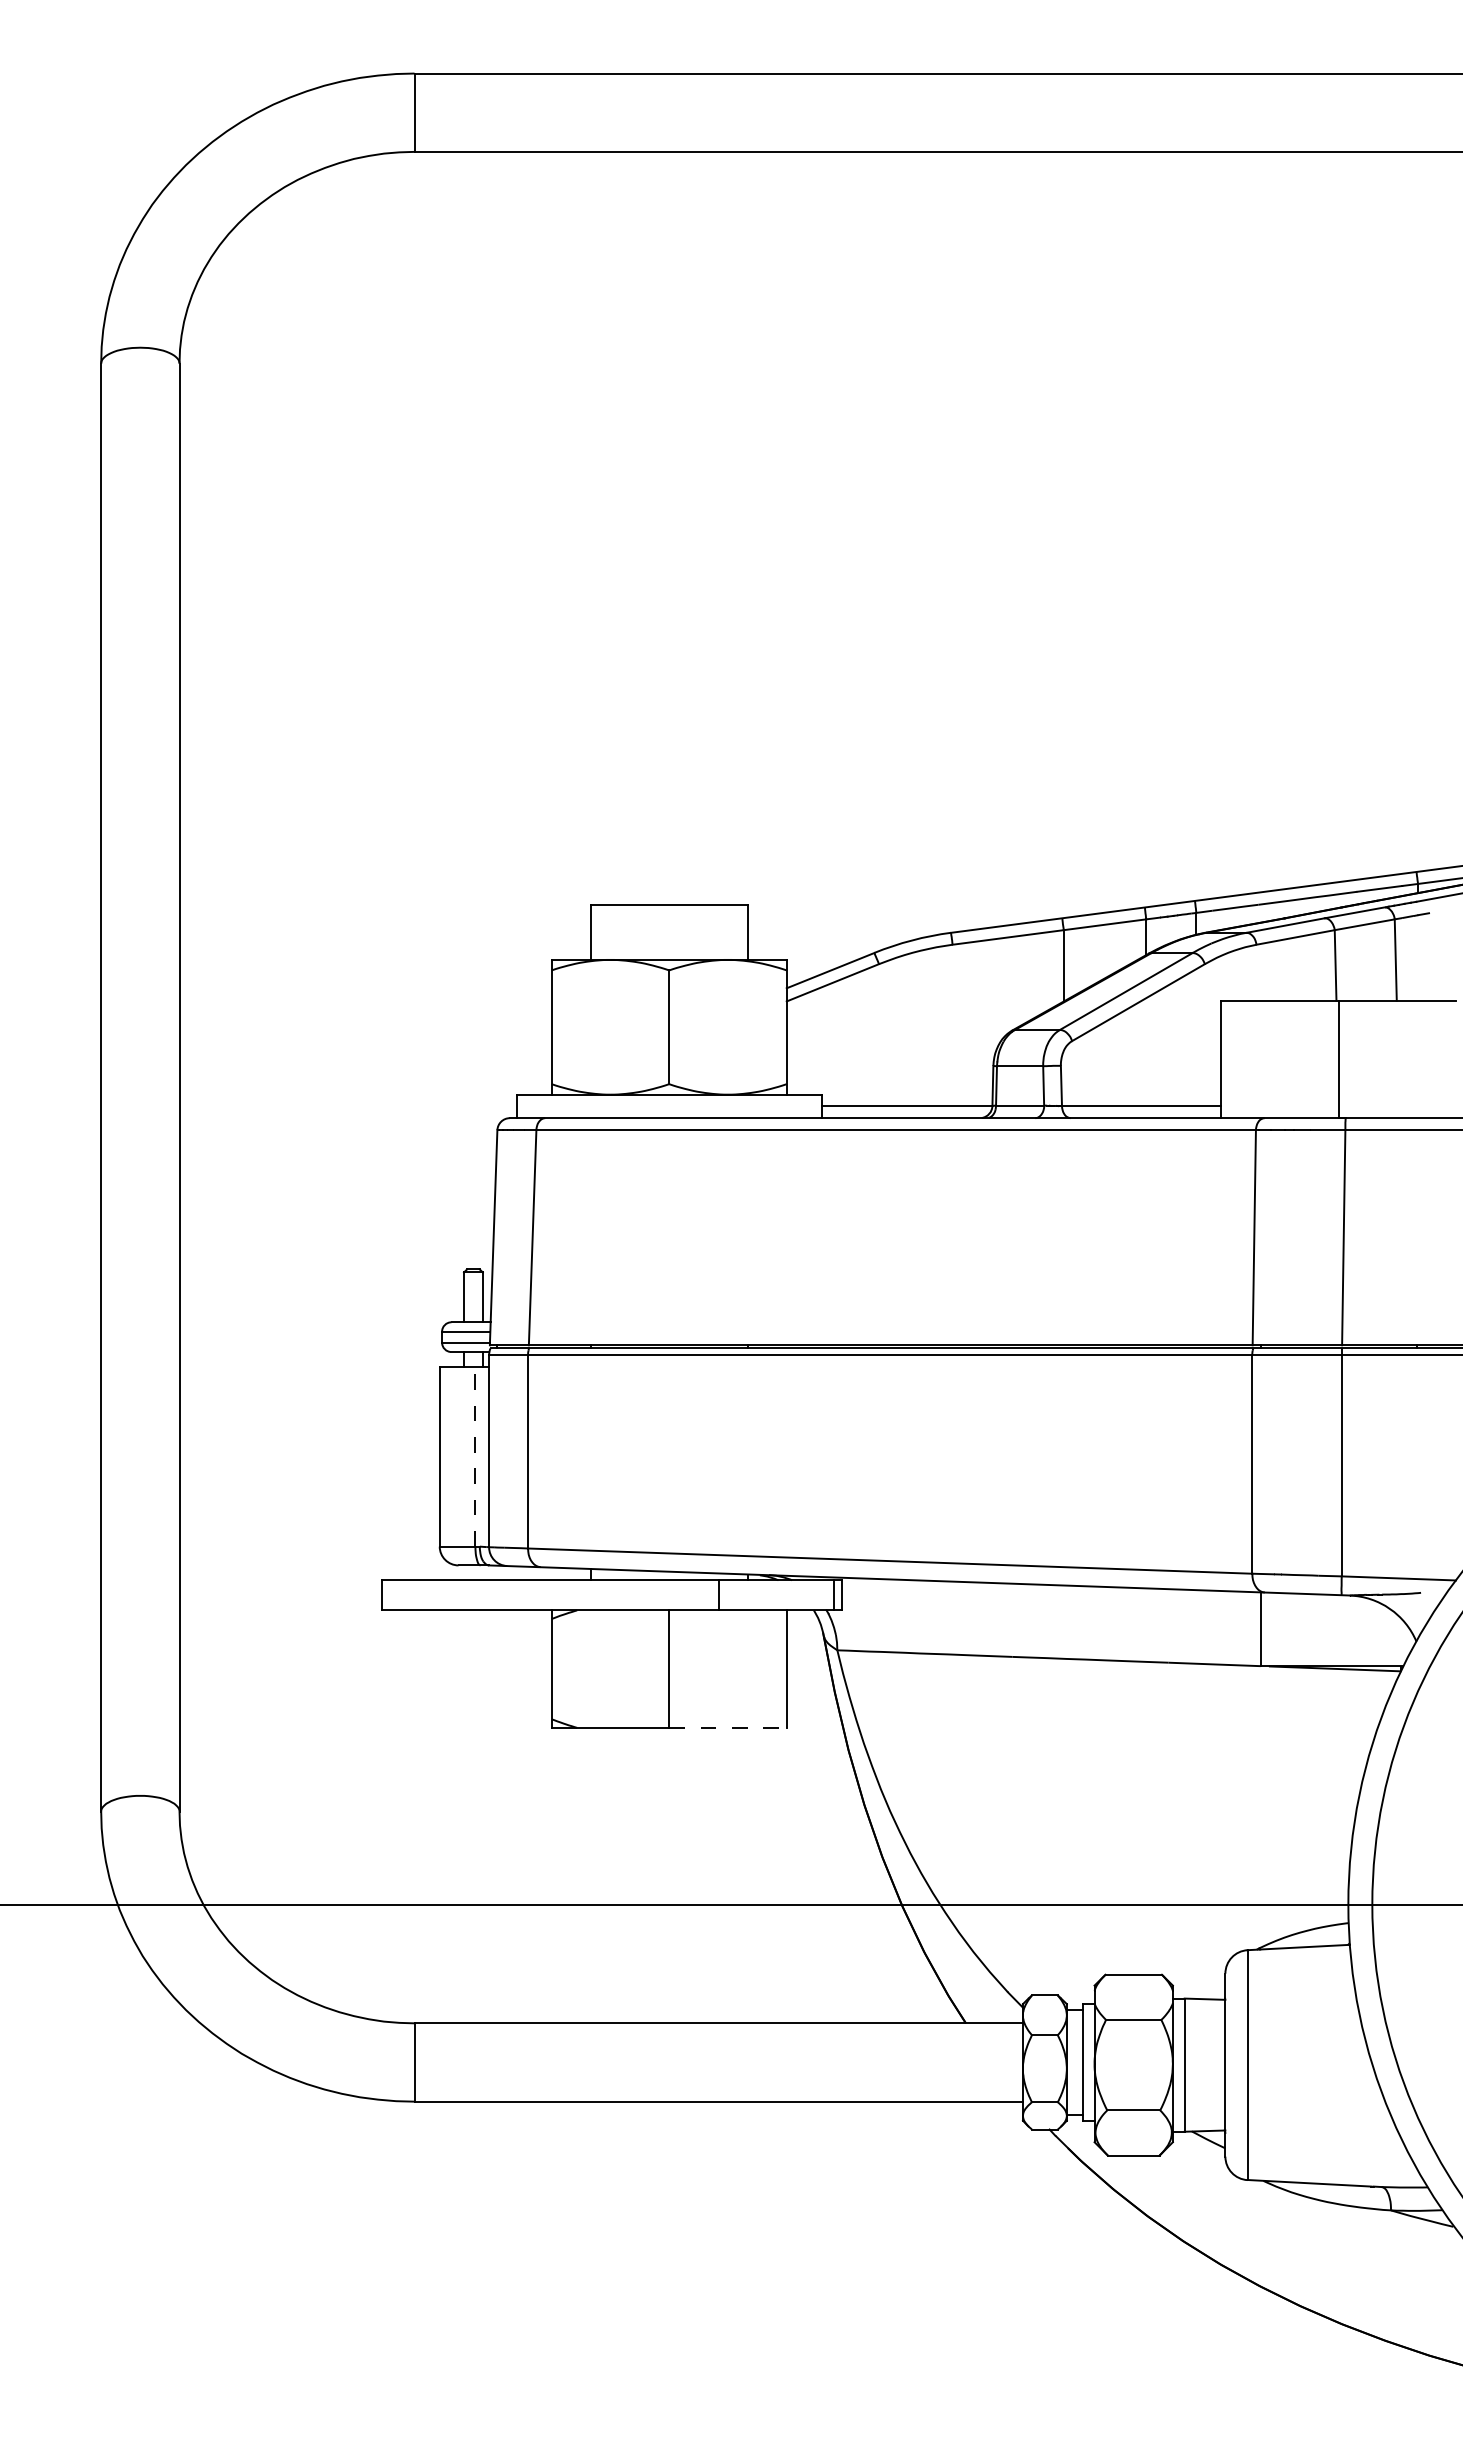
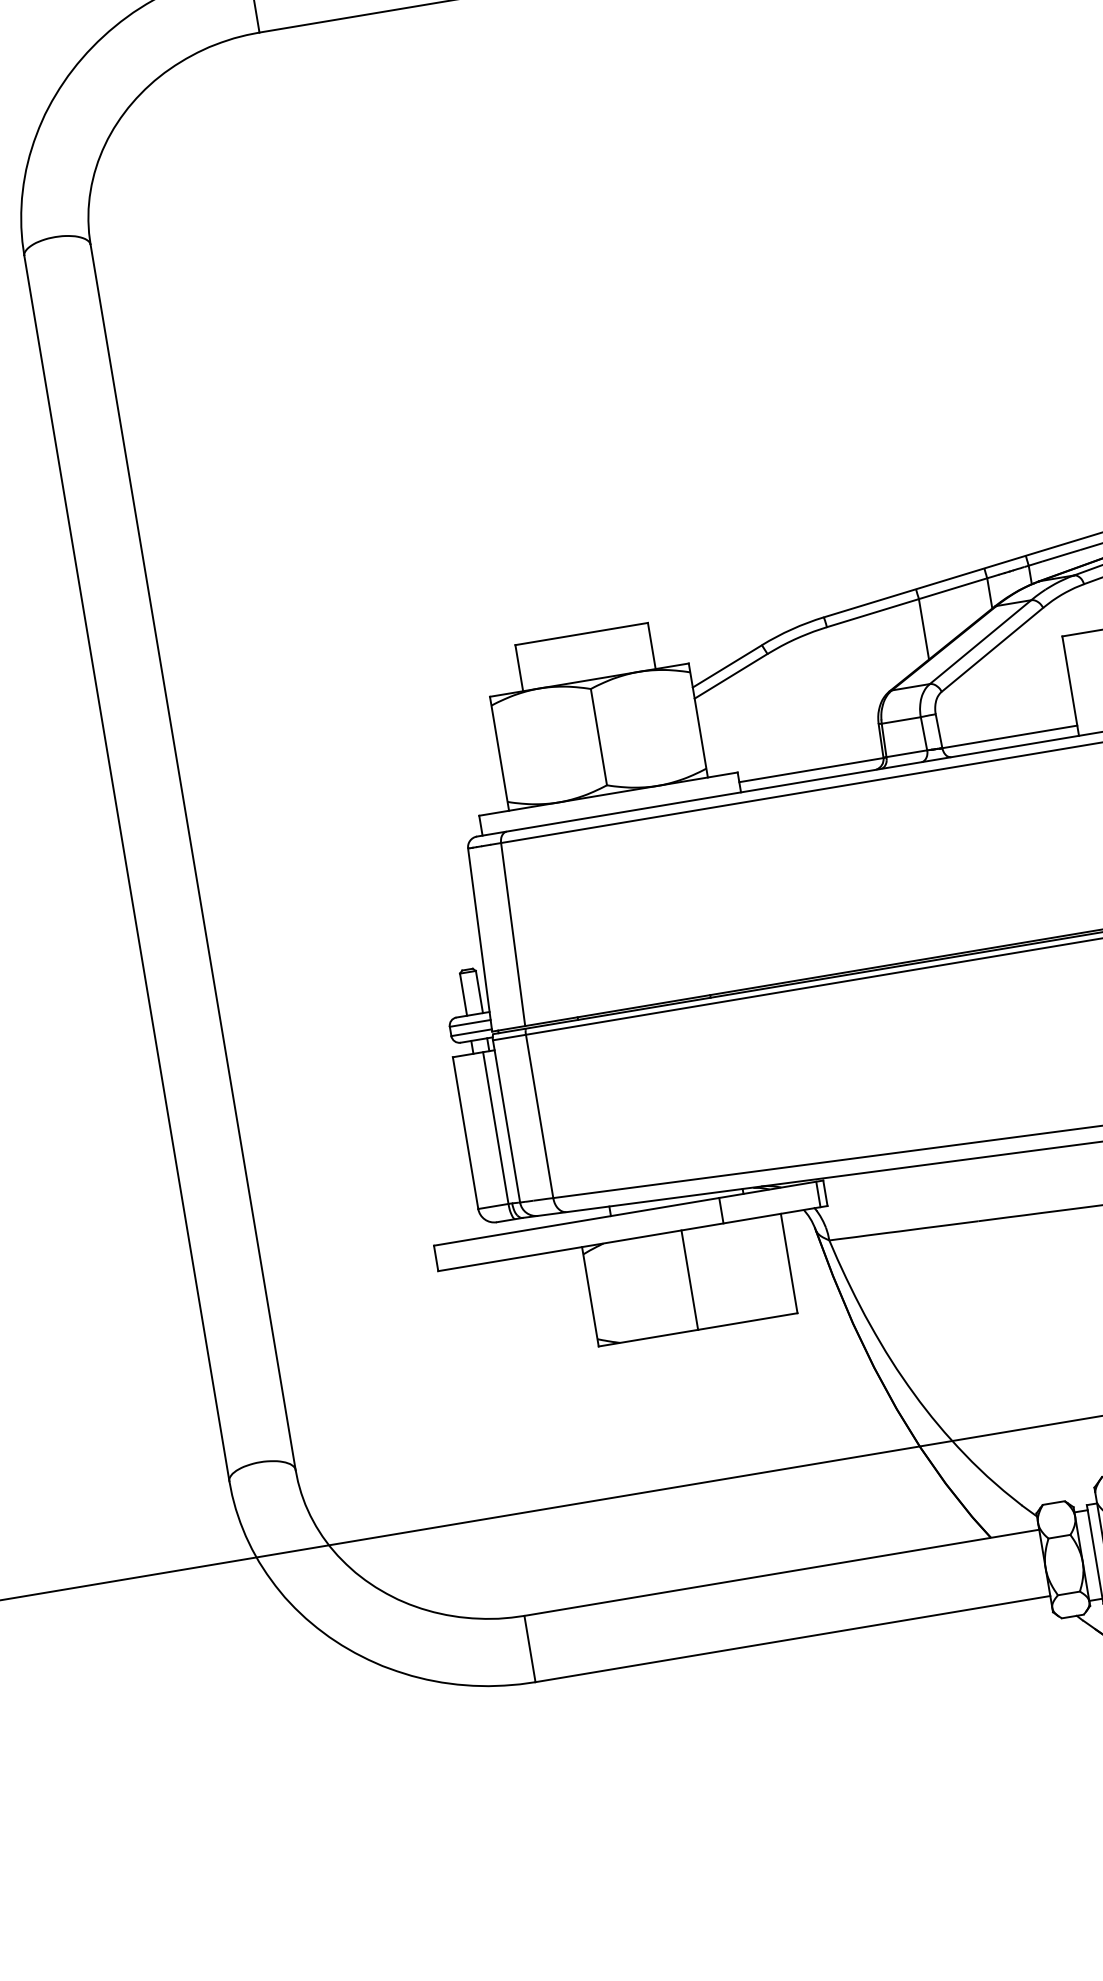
line: (475, 1456) -> (495, 1127), dashed -> solid
line: (728, 1727) -> (748, 1321), dashed -> solid

